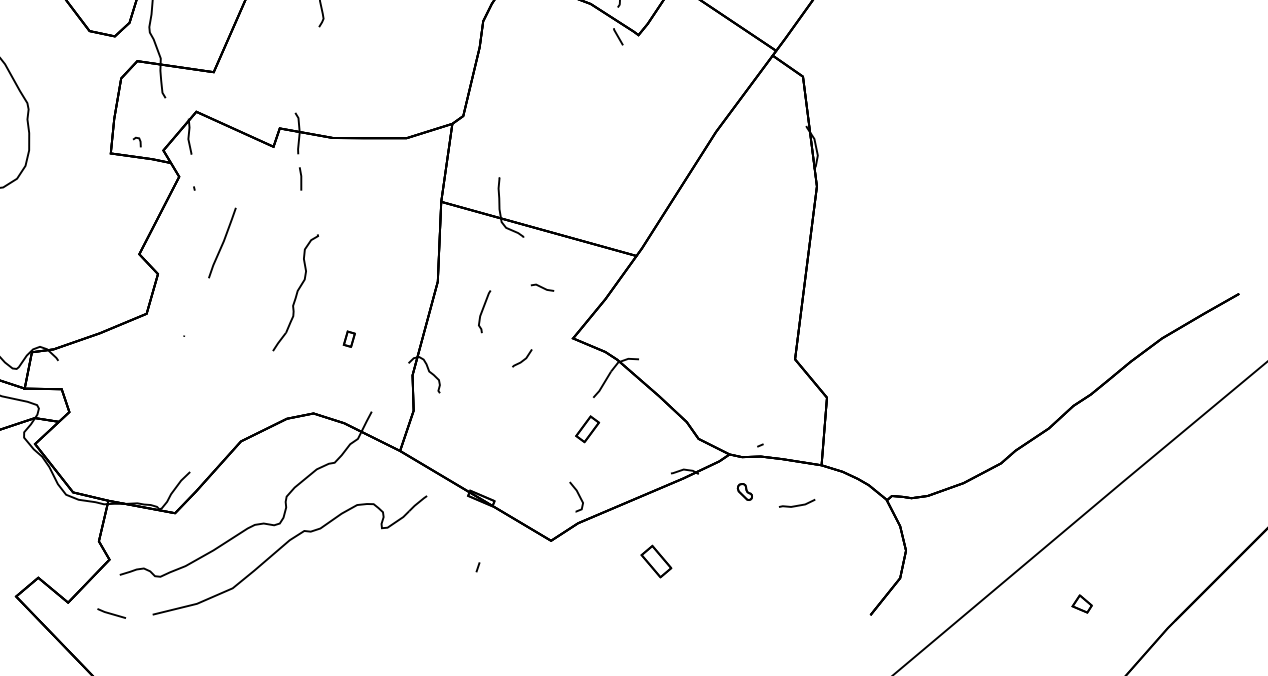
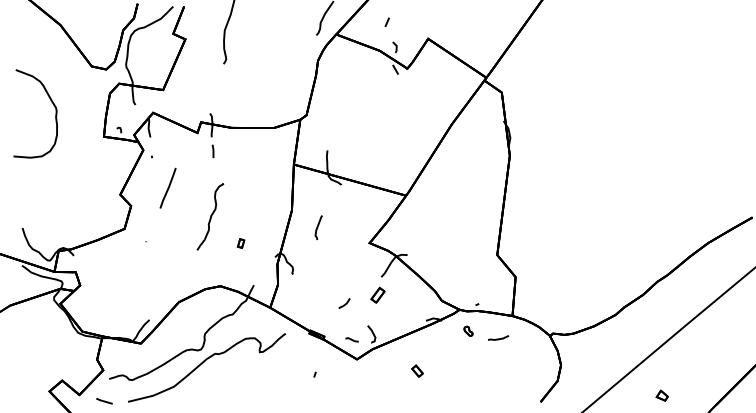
line: (541, 286) -> (351, 339), moved
line: (524, 358) -> (345, 303), moved
part: (656, 560) -> (417, 370), size x0.62

